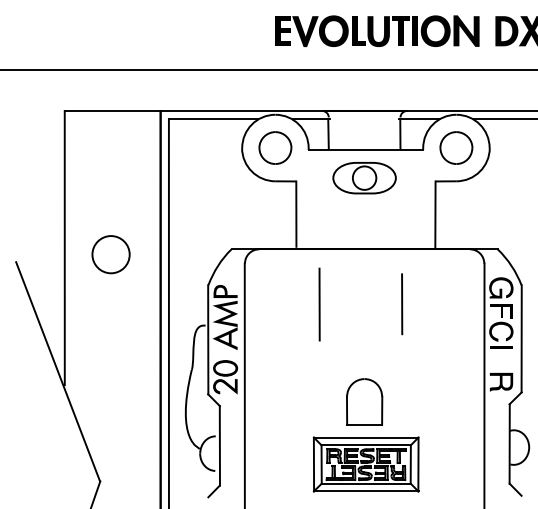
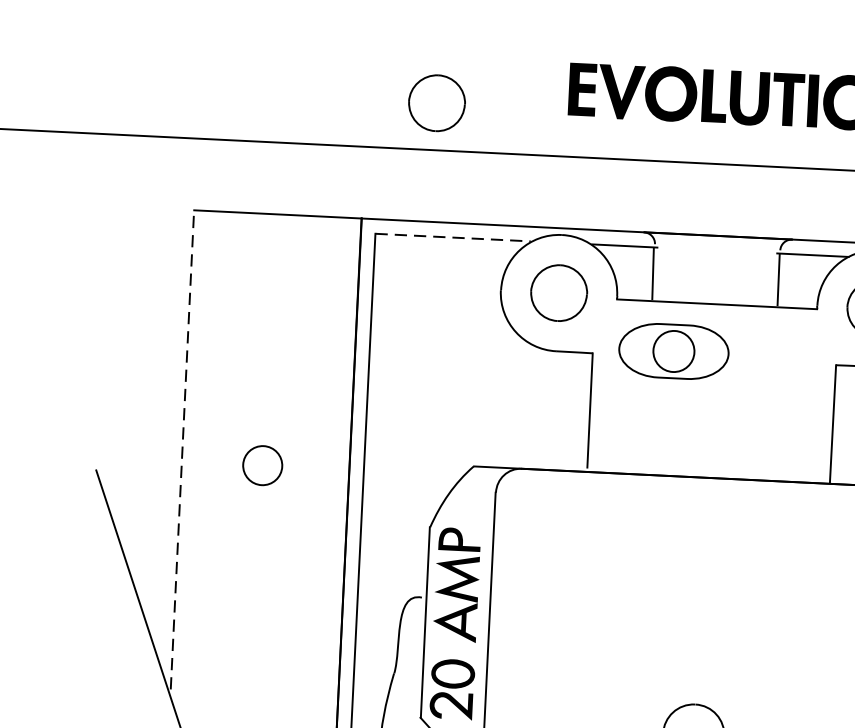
part: (200, 42) -> (437, 102), added
line: (213, 119) -> (453, 237), solid -> dashed
part: (364, 178) -> (673, 352), moved
line: (64, 247) -> (182, 448), solid -> dashed
part: (110, 254) -> (261, 465), size x0.6
line: (319, 304) -> (622, 570), removed
line: (402, 304) -> (767, 577), removed

